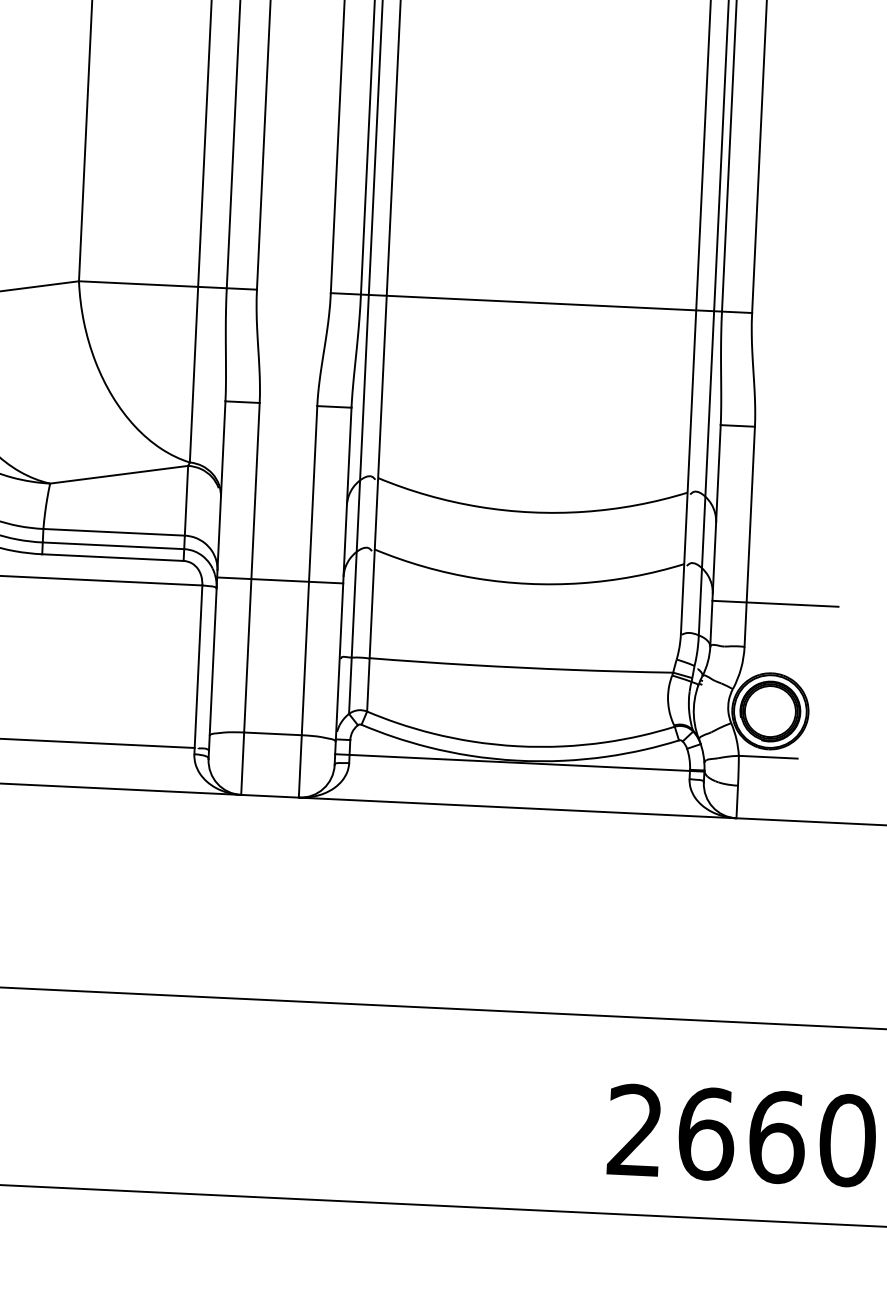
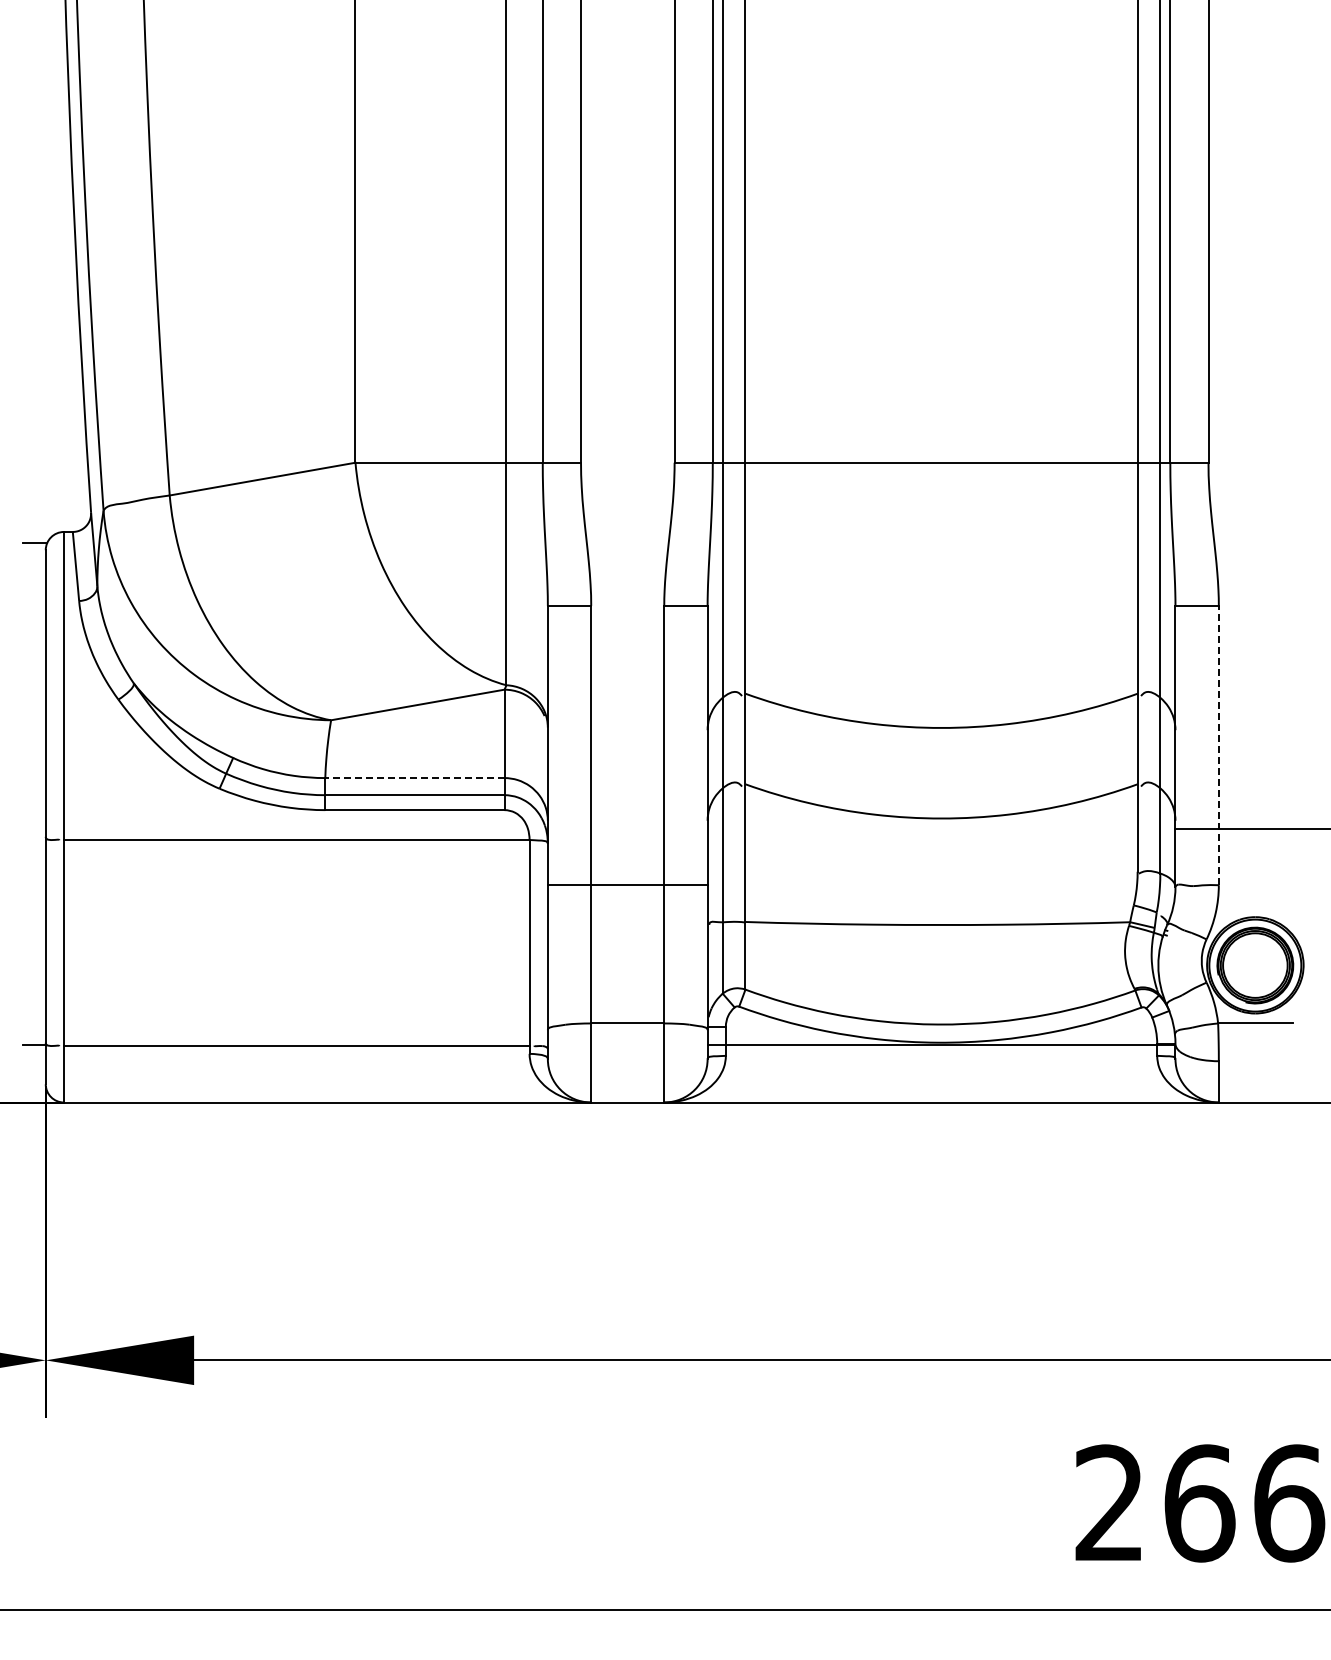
line: (113, 532) -> (414, 778), solid -> dashed
line: (749, 536) -> (1218, 745), solid -> dashed
line: (279, 580) -> (627, 885), moved

